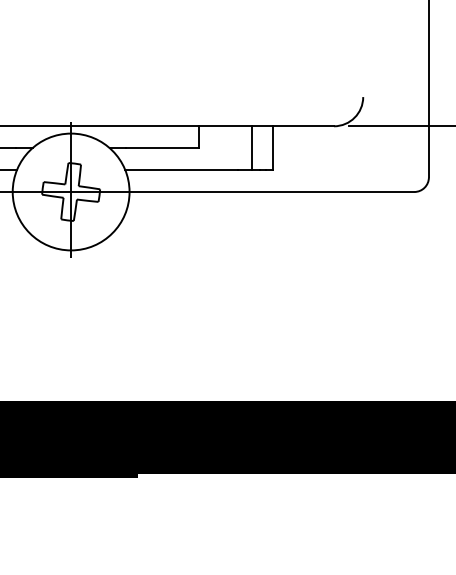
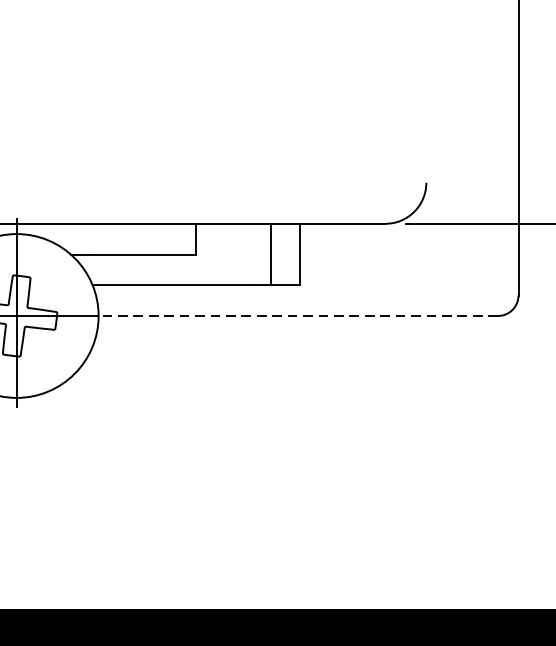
line: (271, 192) -> (297, 316), solid -> dashed

